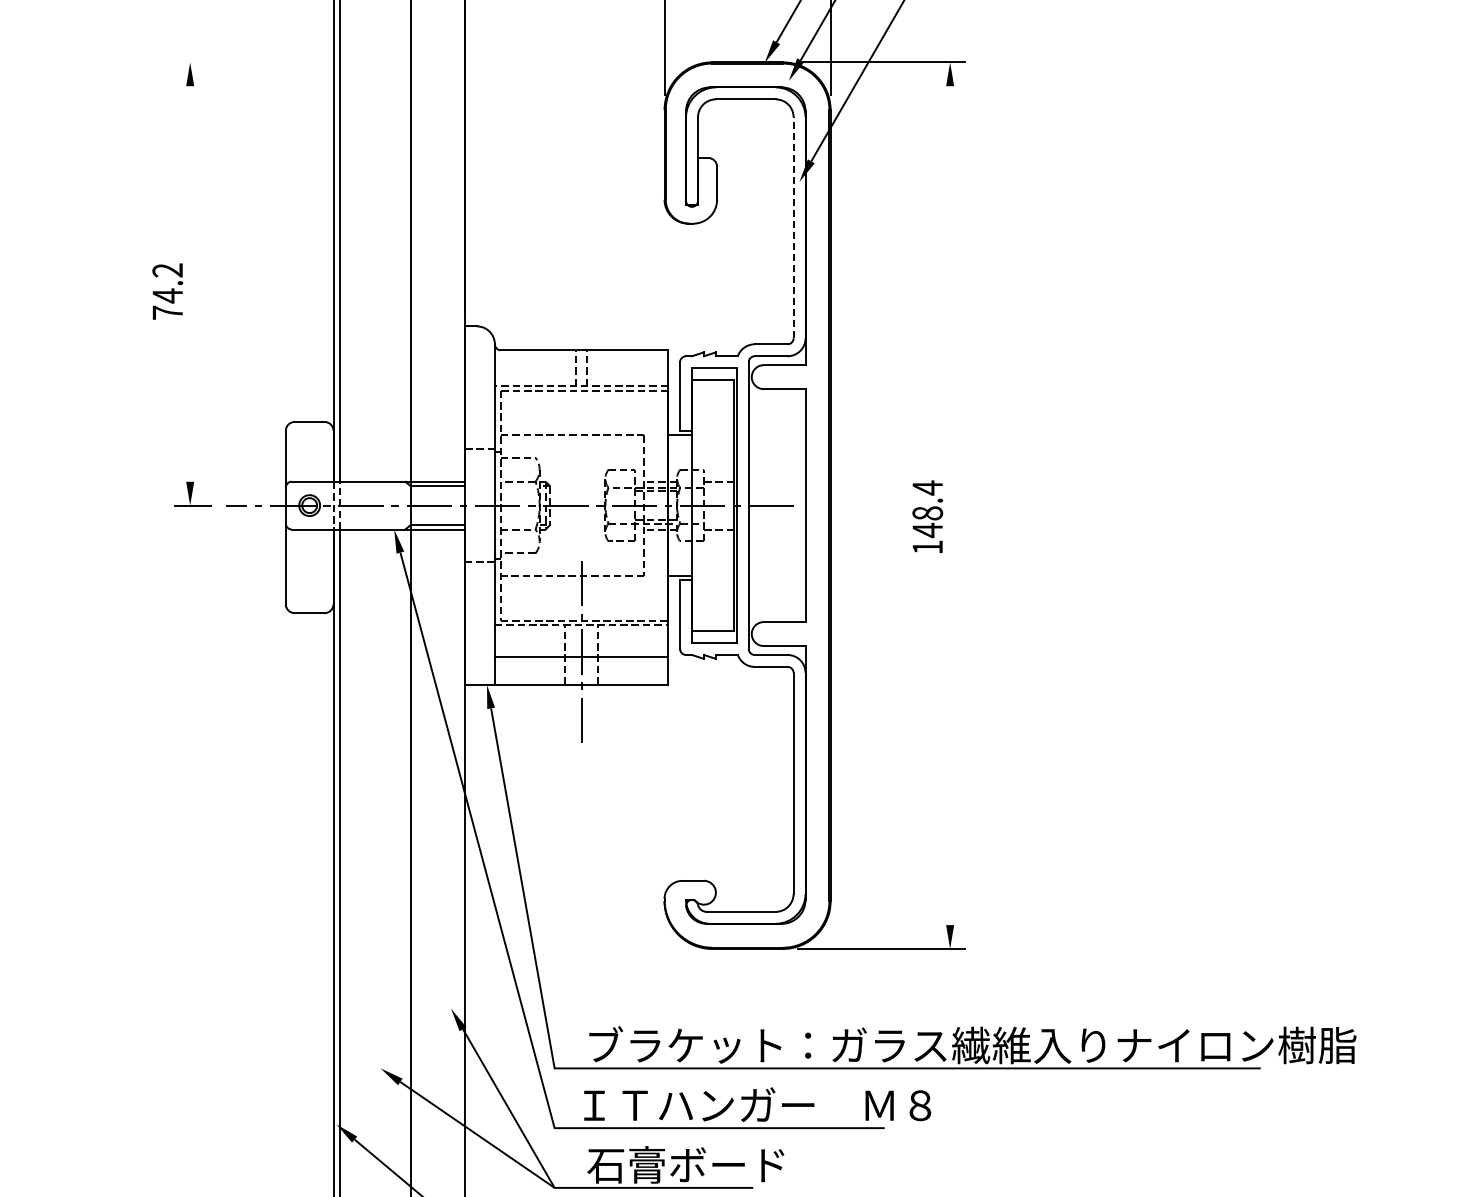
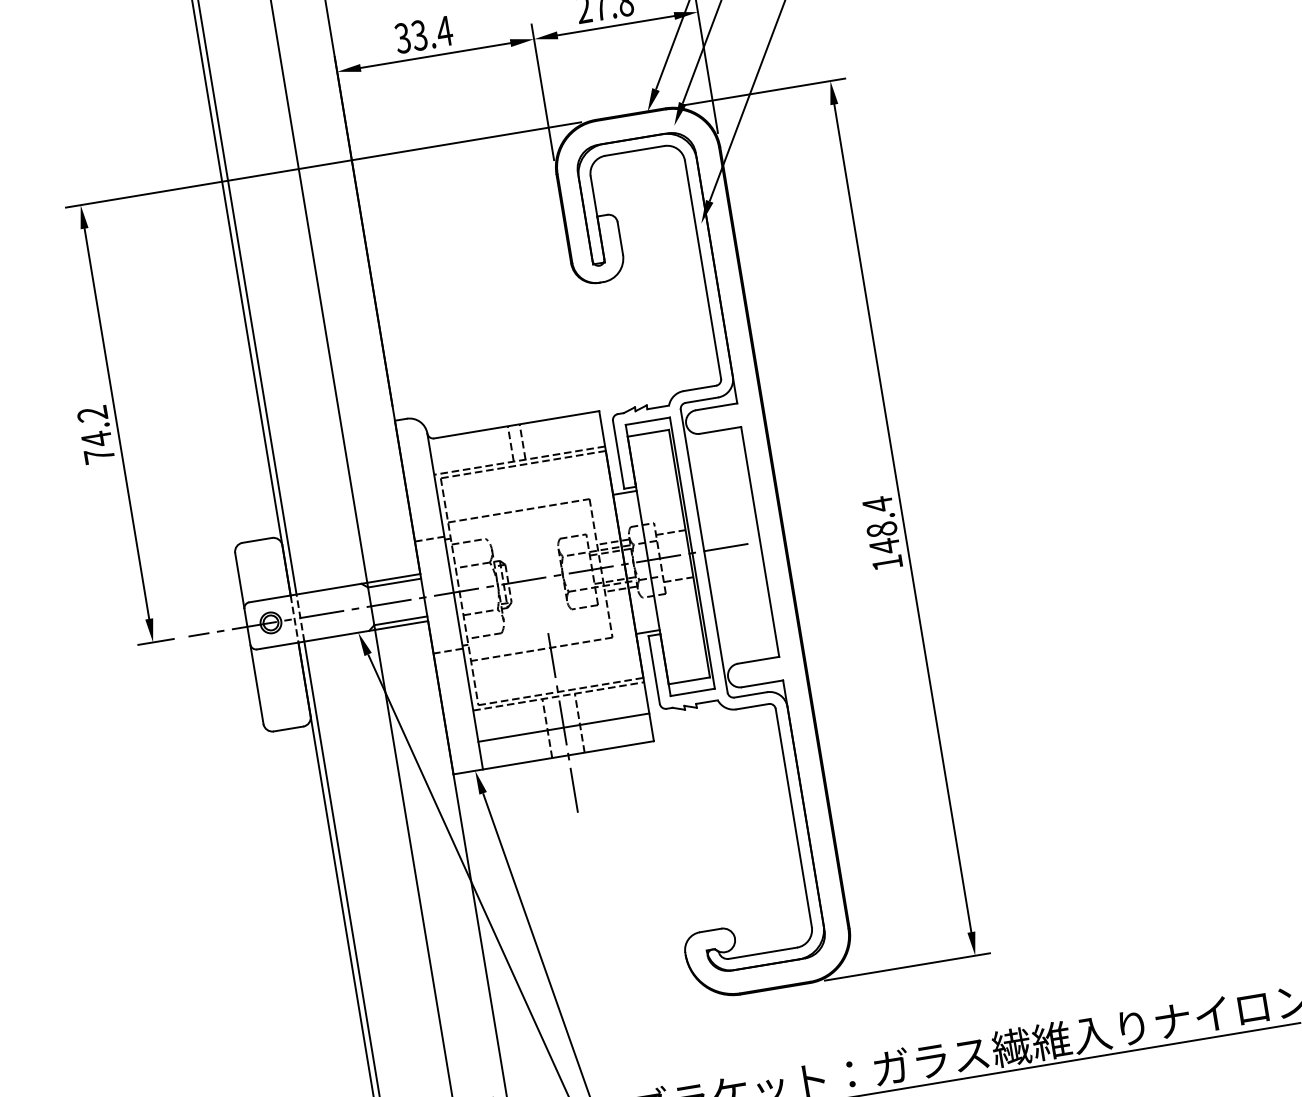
line: (436, 62) -> (323, 165), added
line: (793, 227) -> (702, 269), dashed -> solid
line: (190, 283) -> (117, 423), added
line: (950, 505) -> (903, 518), added

